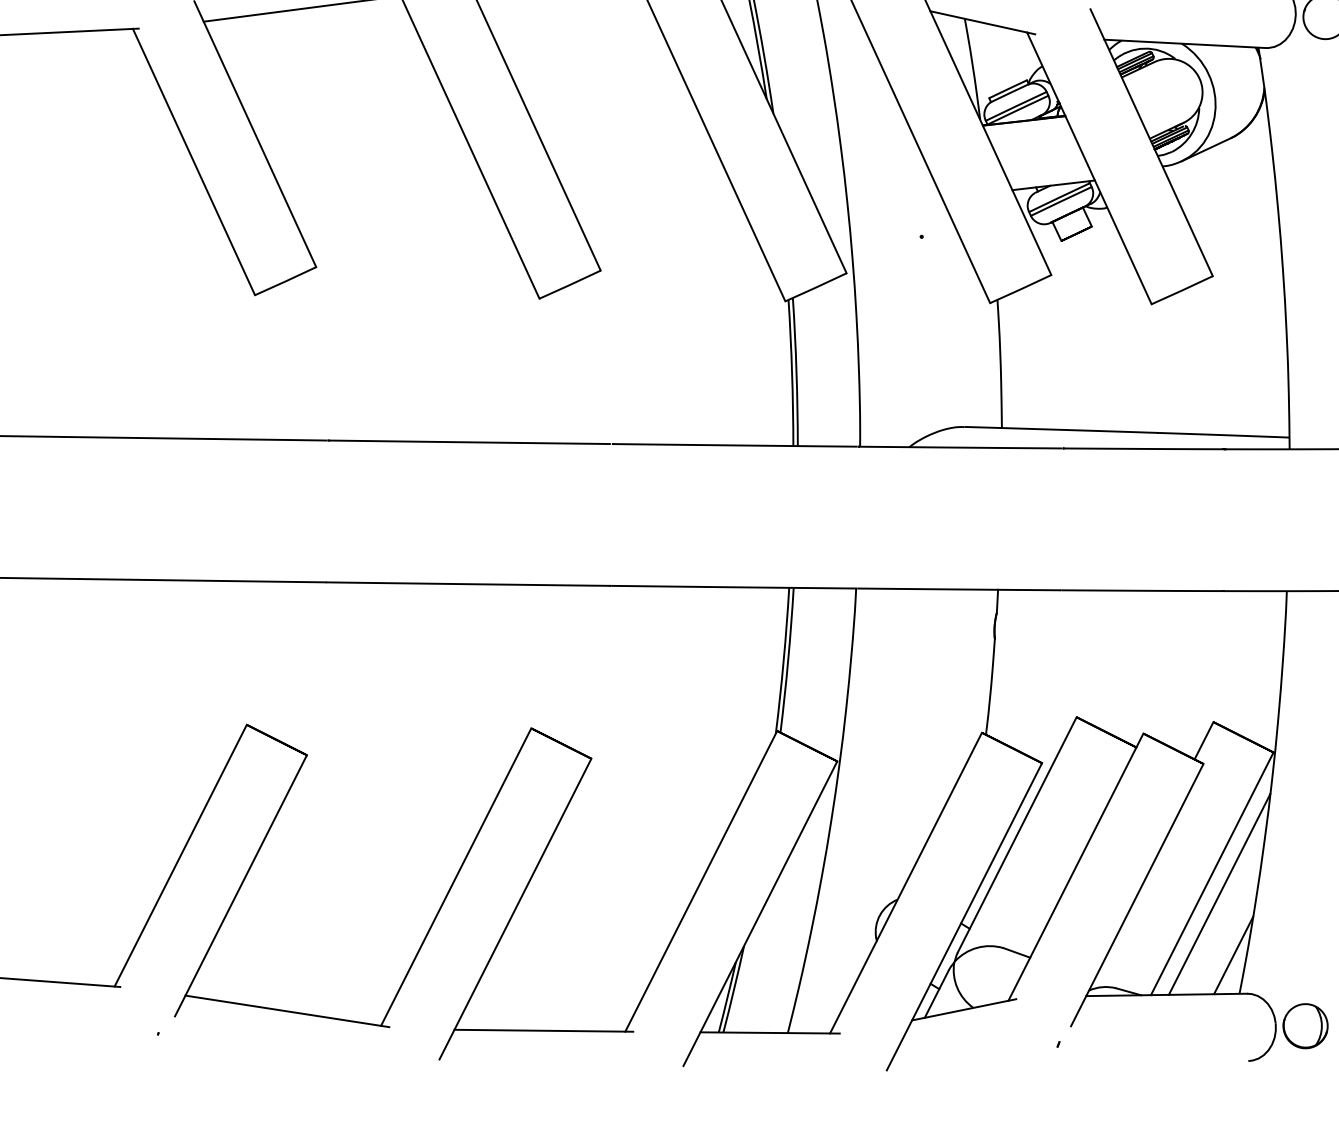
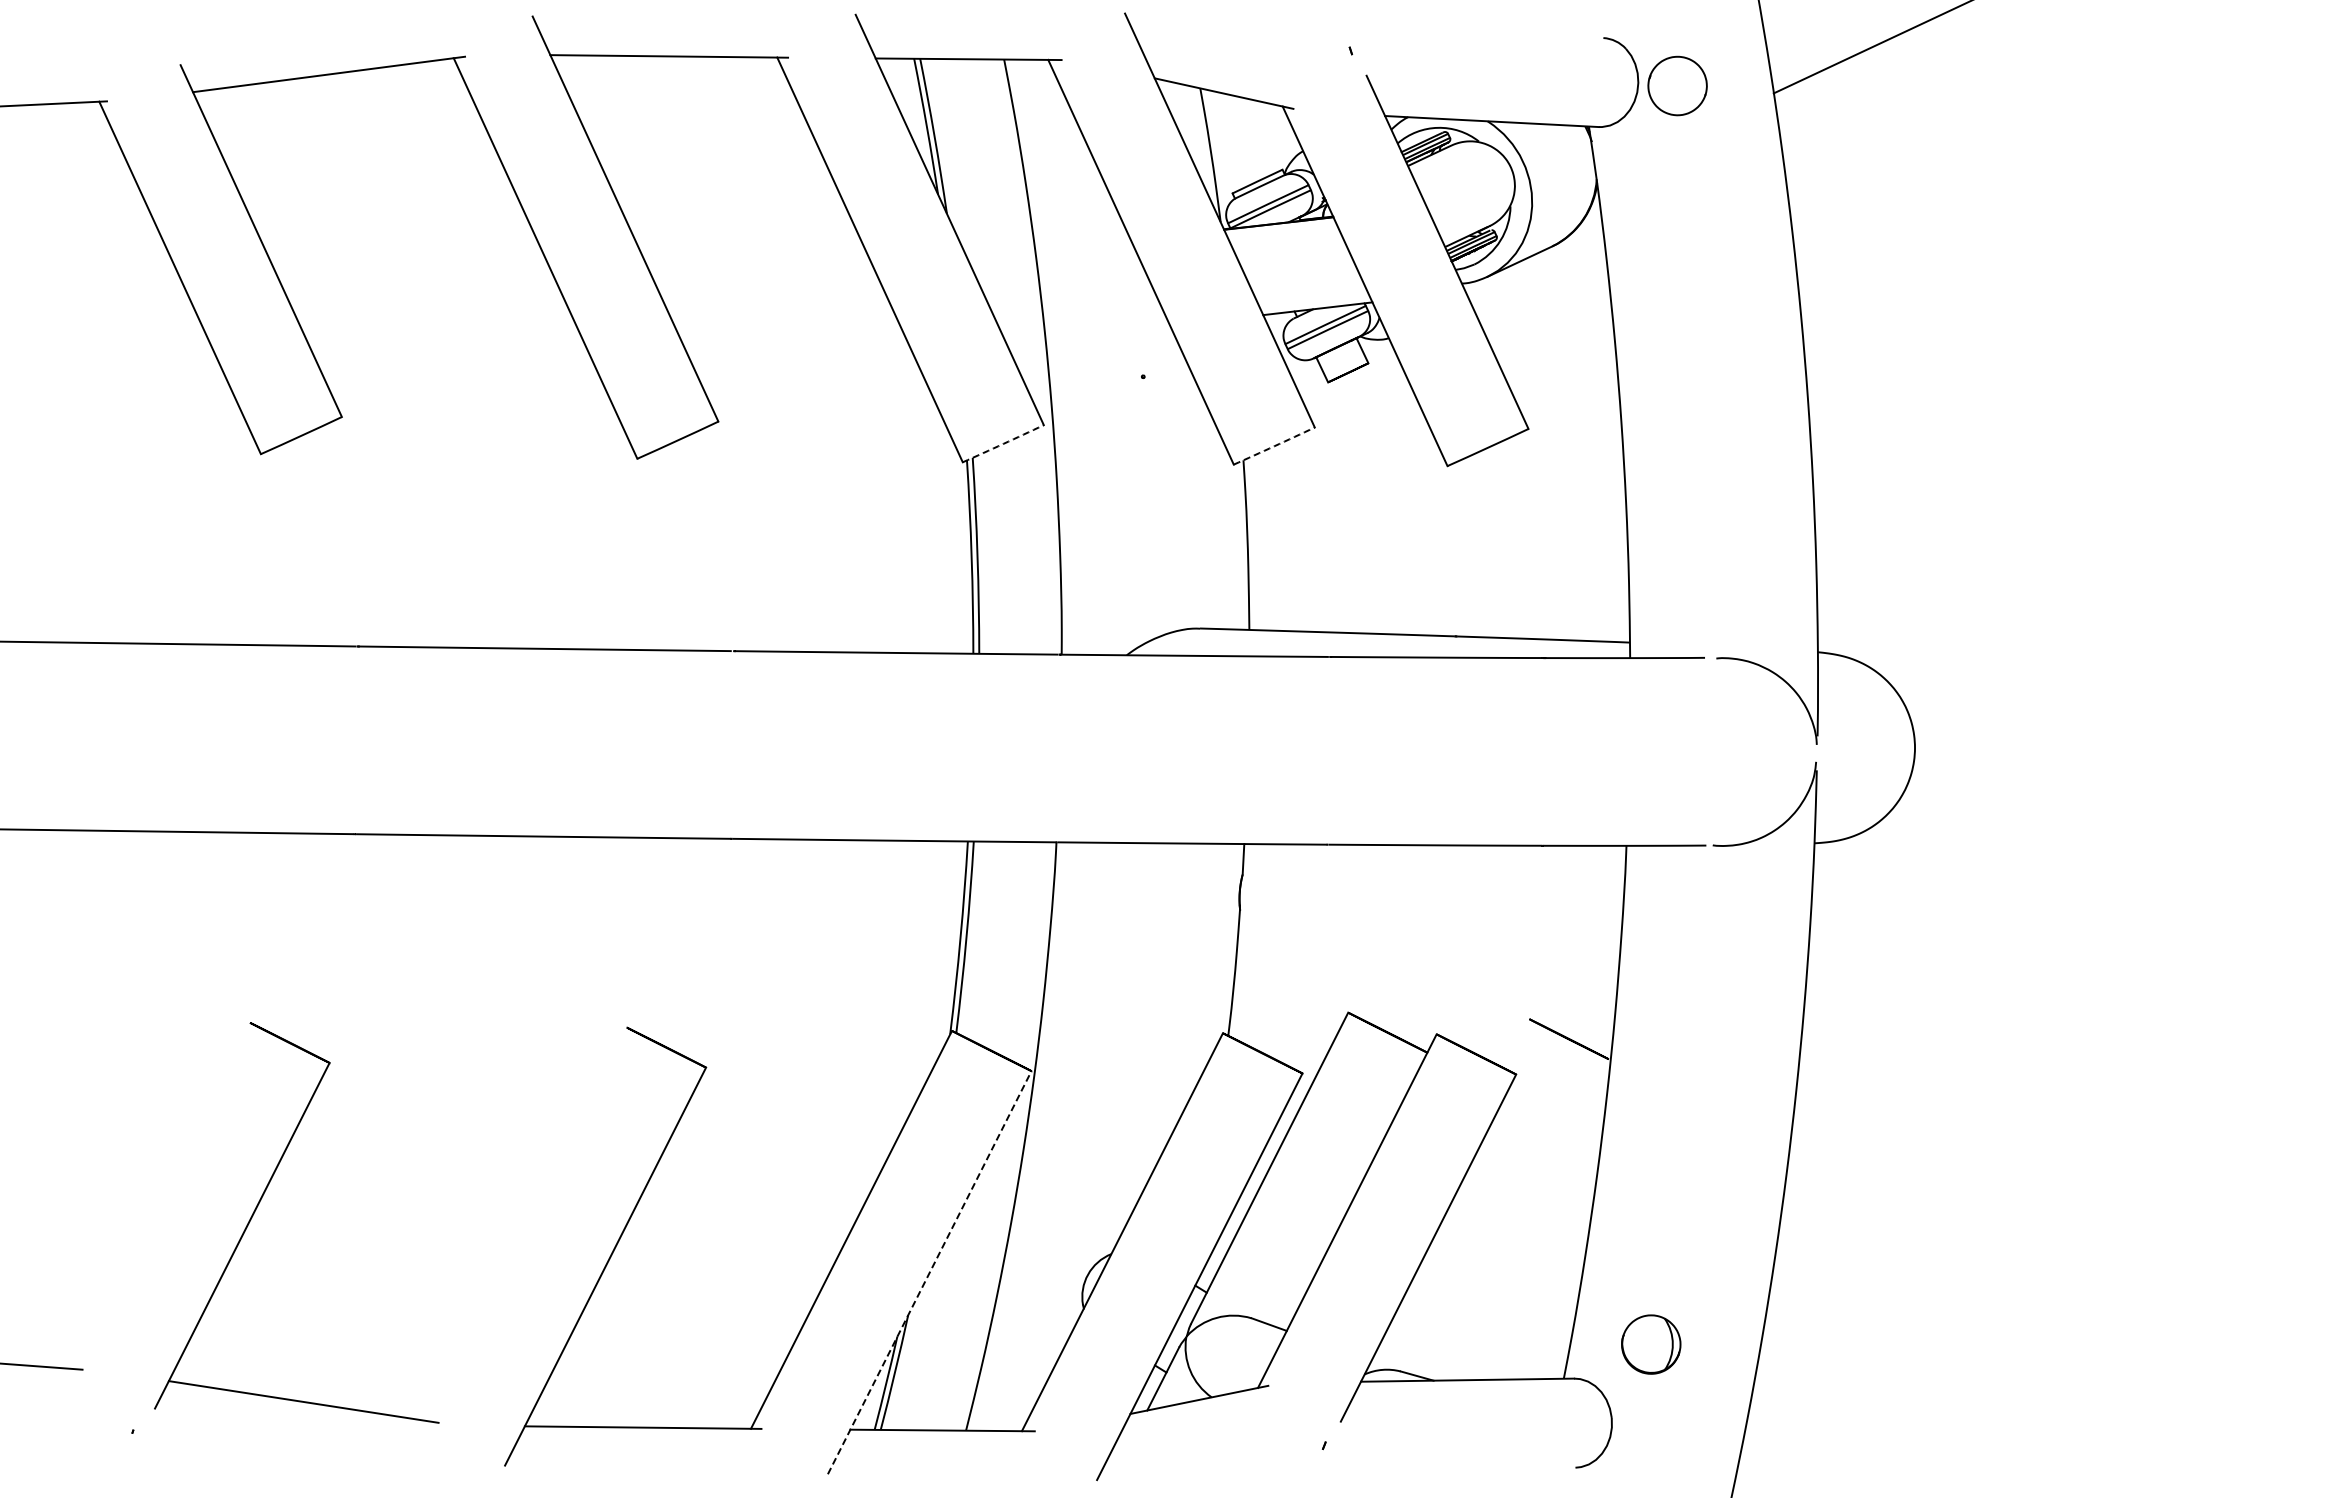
arc: (816, 287) -> (1003, 443), solid -> dashed
arc: (1020, 289) -> (1274, 446), solid -> dashed
line: (1203, 740) -> (1516, 1043), removed
line: (180, 855) -> (162, 1195), removed
line: (1212, 873) -> (1527, 1219), removed
line: (455, 877) -> (526, 1224), removed
line: (1219, 894) -> (1537, 1247), removed
line: (760, 913) -> (929, 1272), solid -> dashed
line: (1233, 955) -> (1555, 1327), removed
part: (1305, 1026) -> (1651, 1344), moved

